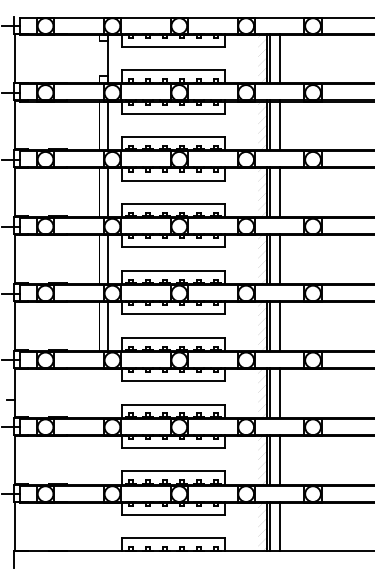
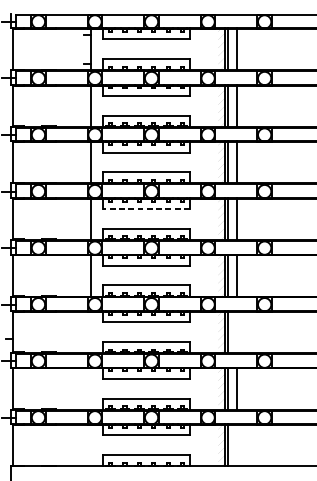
line: (172, 247) -> (145, 209), solid -> dashed
line: (280, 392) -> (237, 331), removed
line: (280, 526) -> (237, 445), removed

